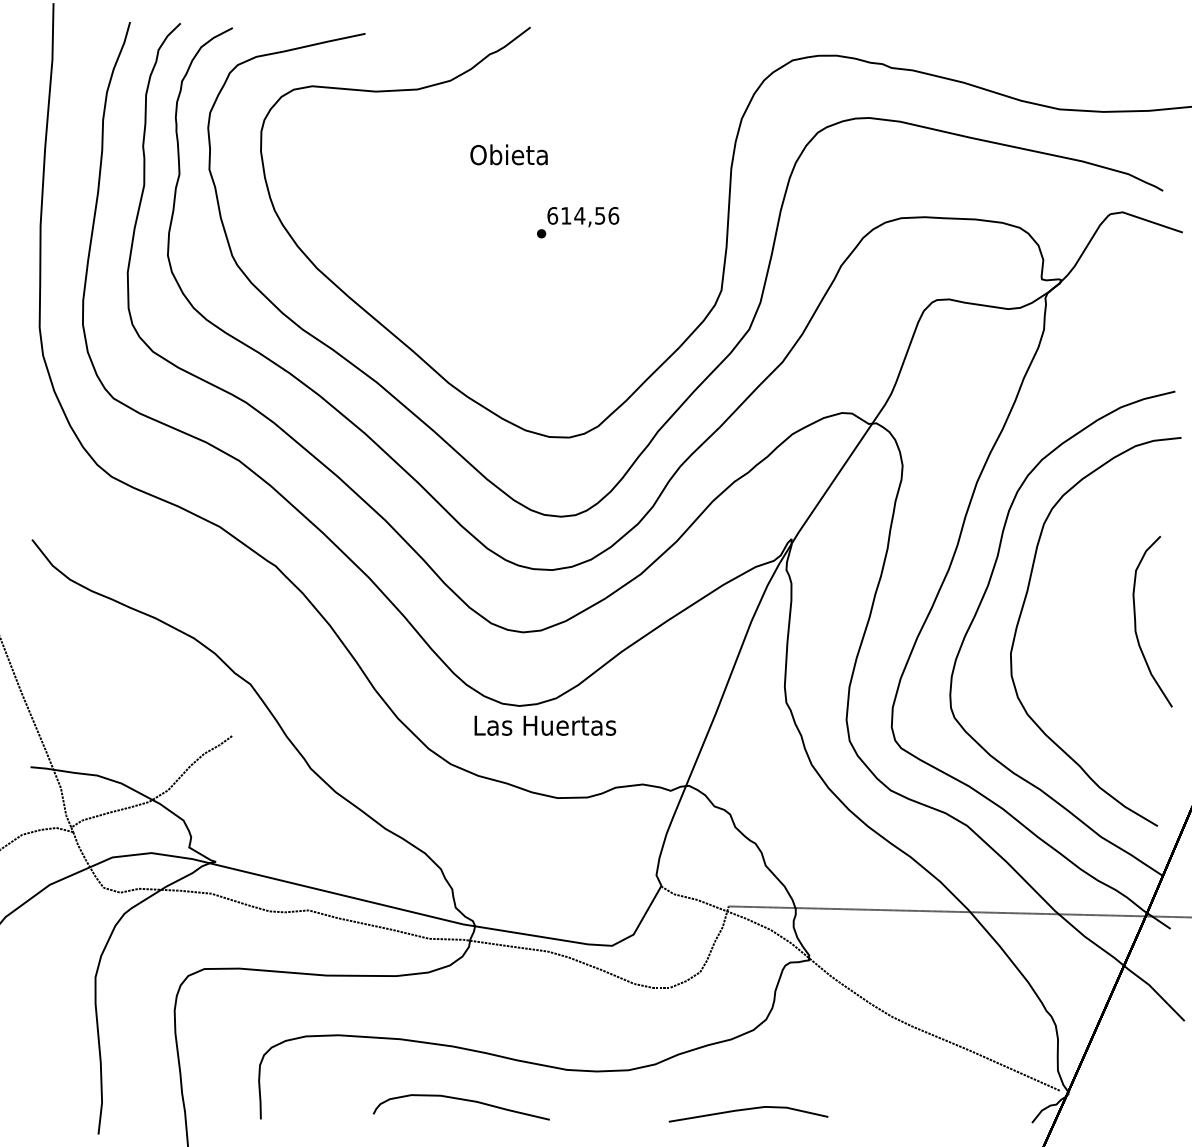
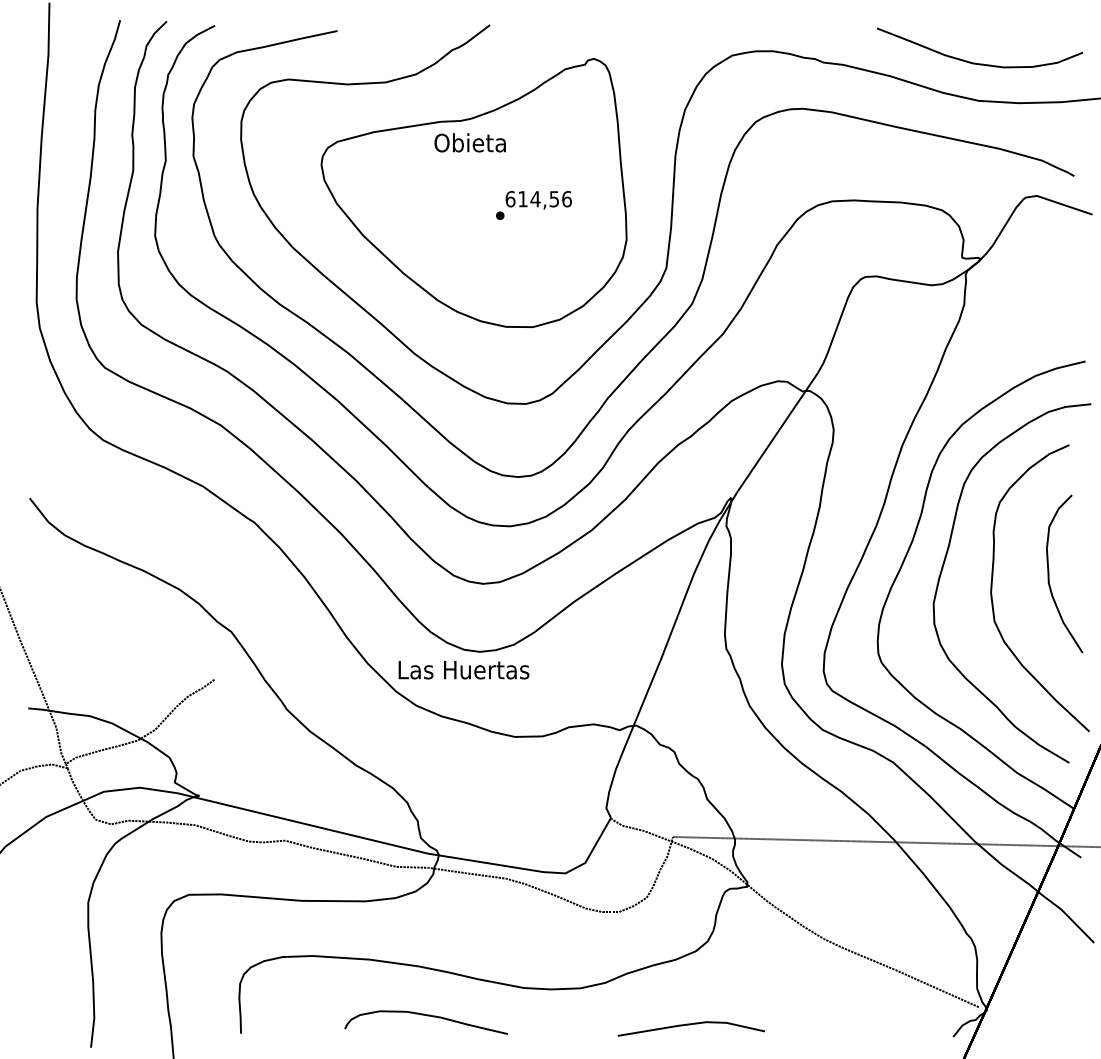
curve: (1060, 68) -> (979, 63), added
part: (513, 209) -> (474, 193), added
curve: (1074, 636) -> (992, 587), added
text: (545, 725) -> (464, 669), moved

